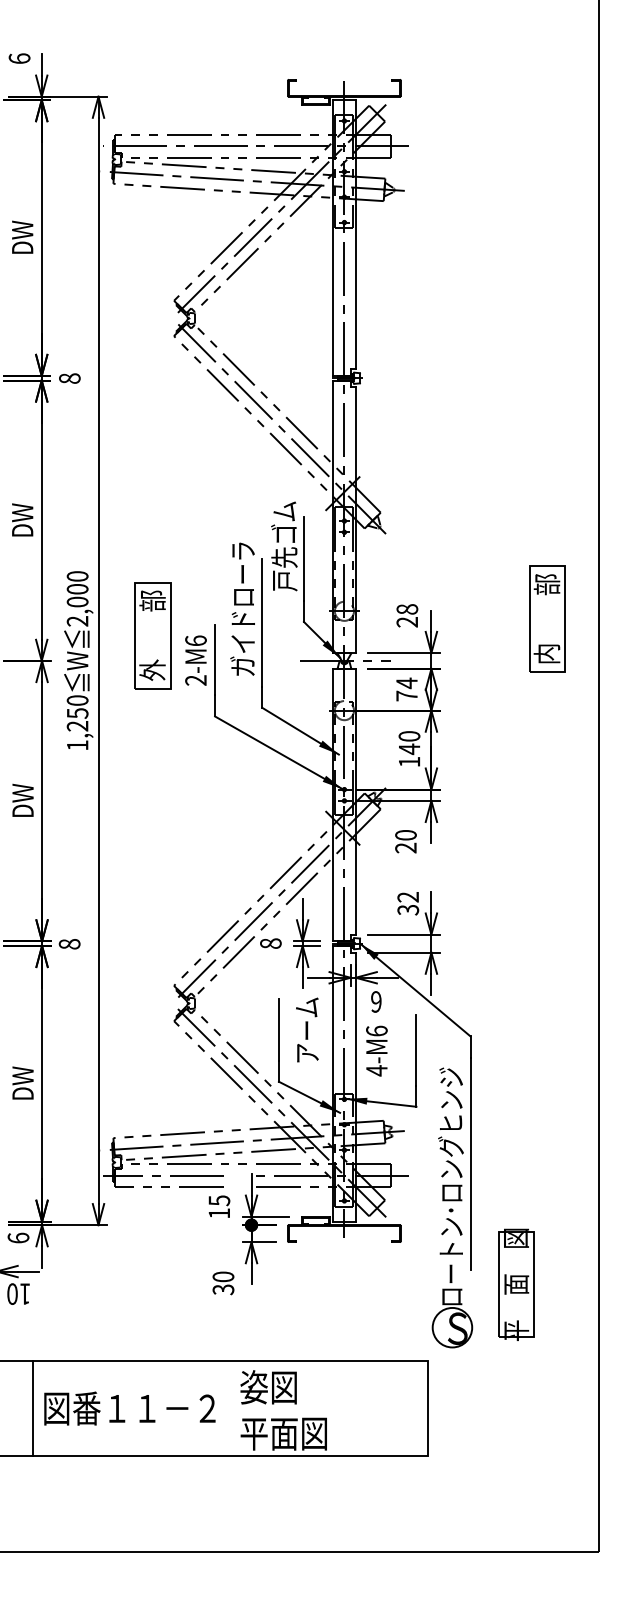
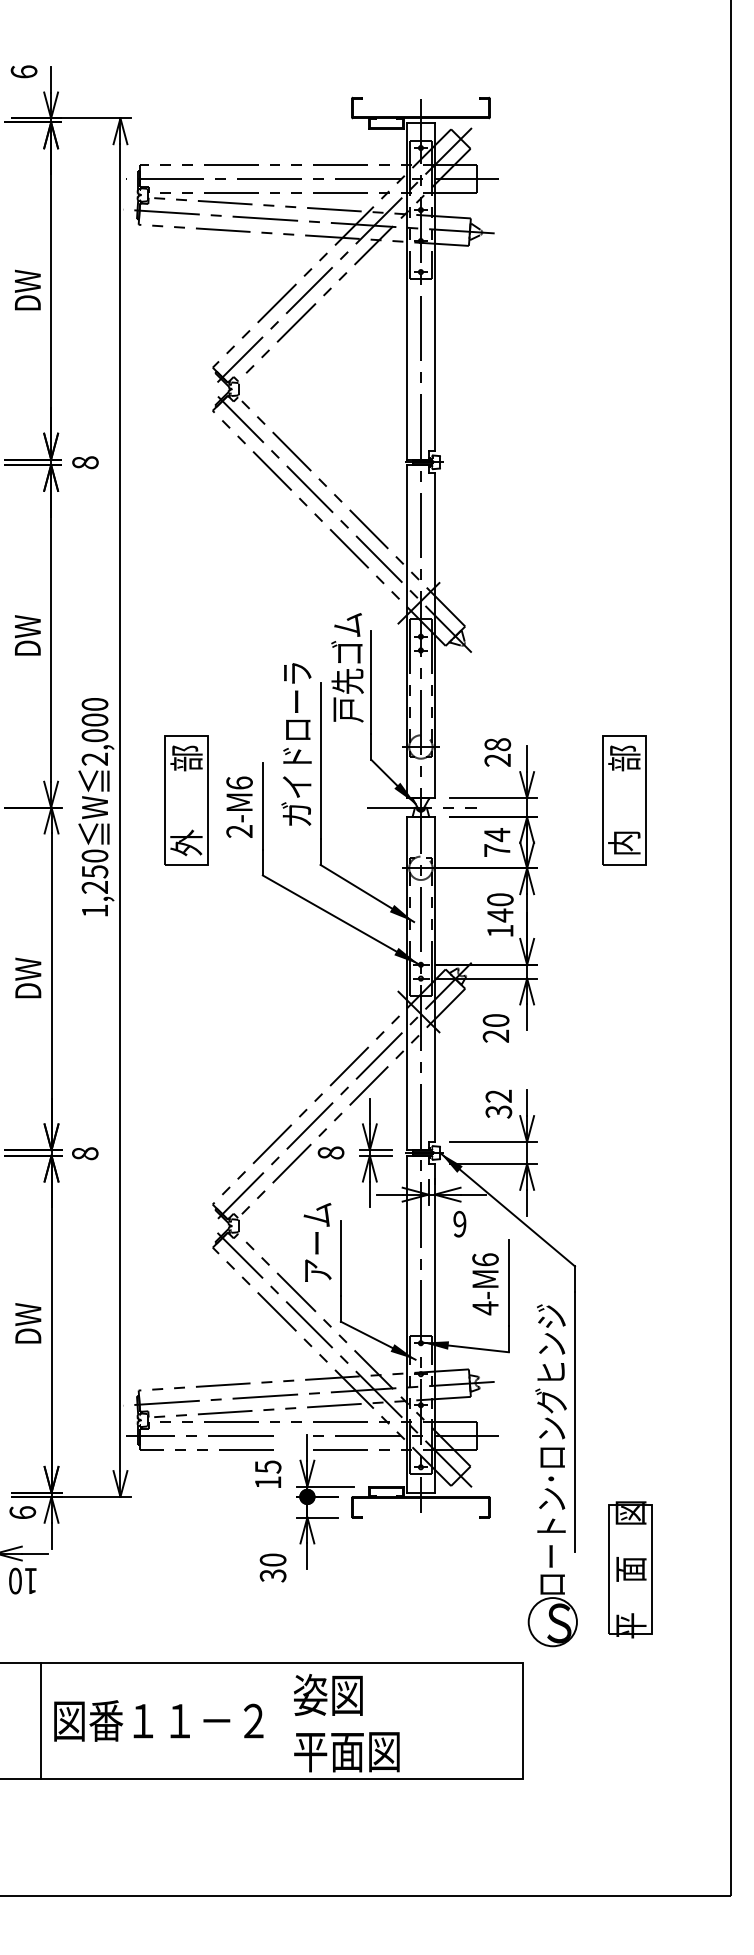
part: (547, 619) -> (624, 800), moved
part: (152, 635) -> (186, 800), moved
text: (307, 1030) -> (317, 1242), moved
text: (376, 1051) -> (485, 1284), moved

